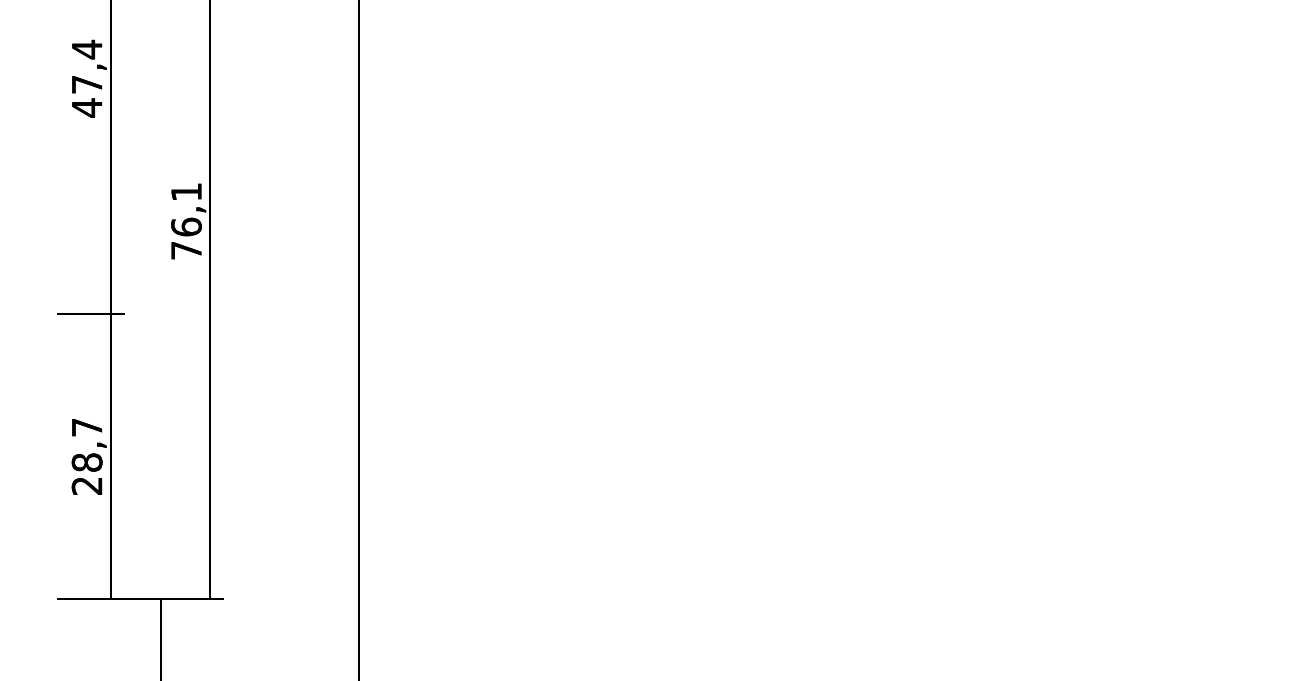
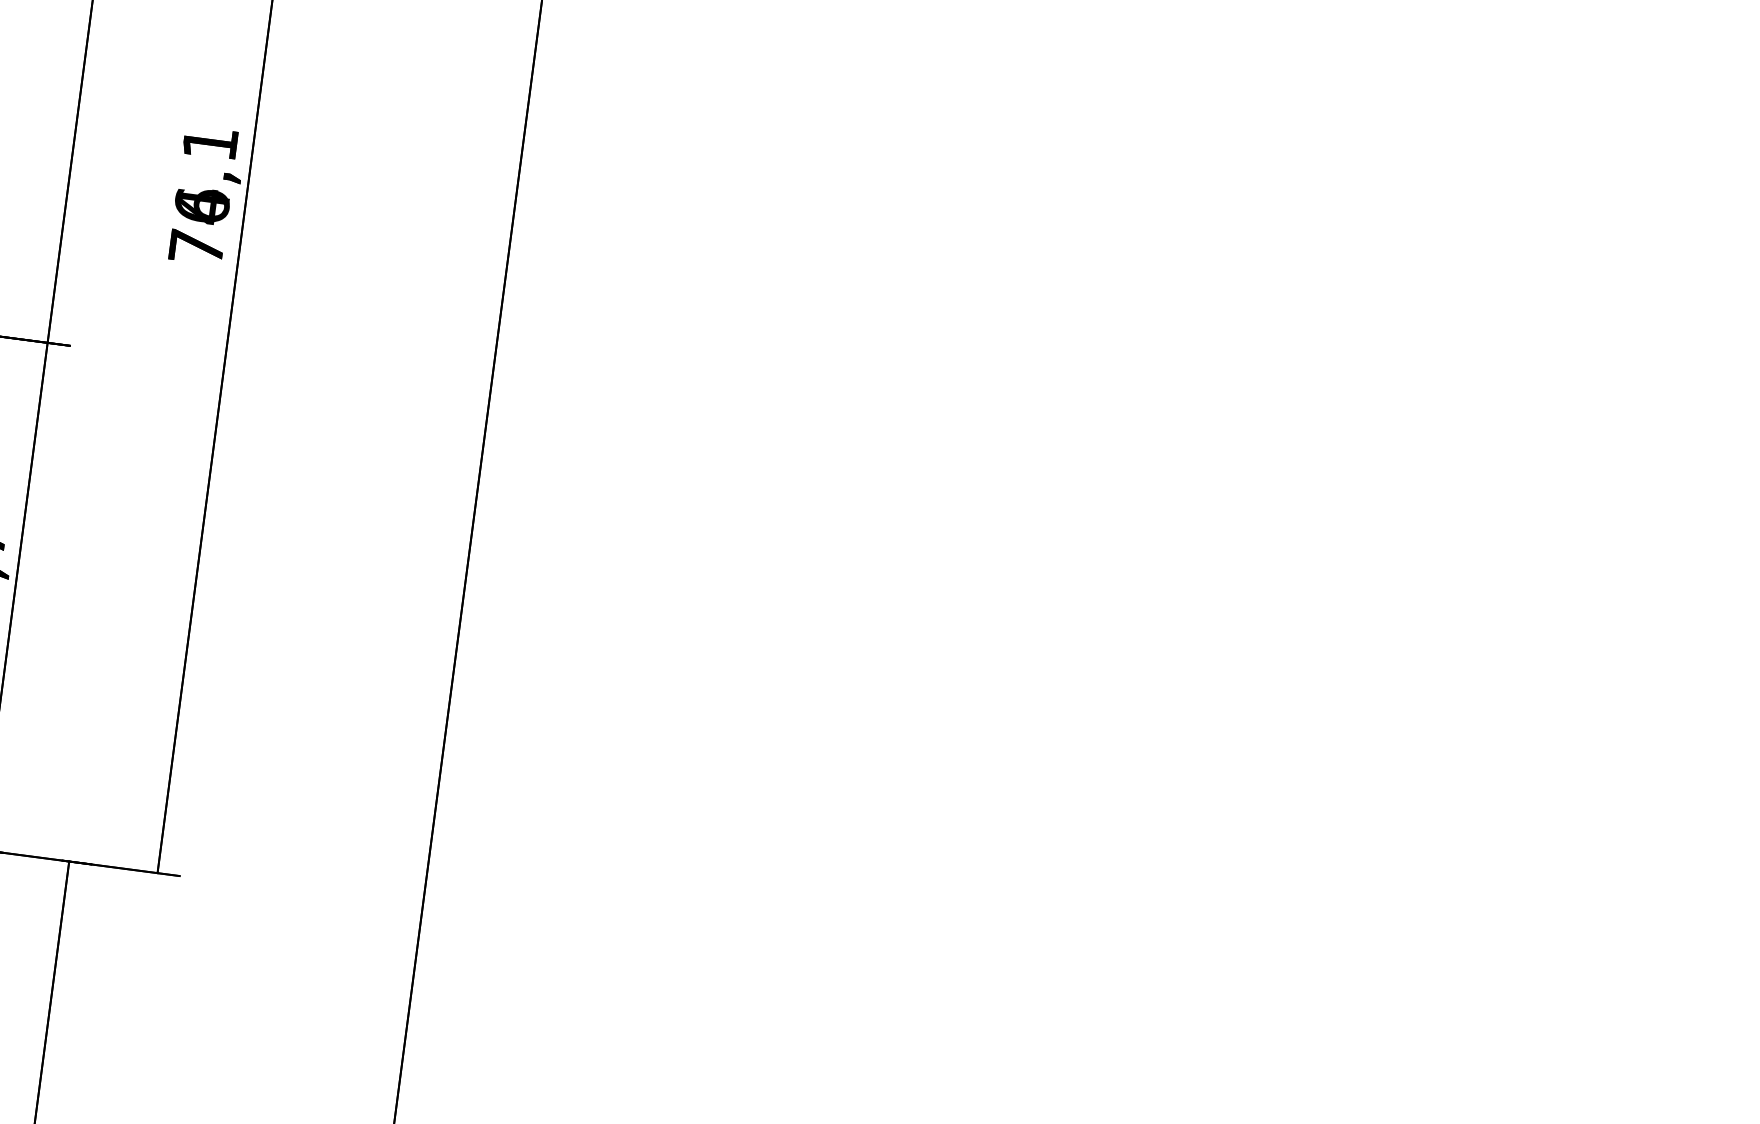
text: (186, 226) -> (202, 204), 76,1 -> 74,1

